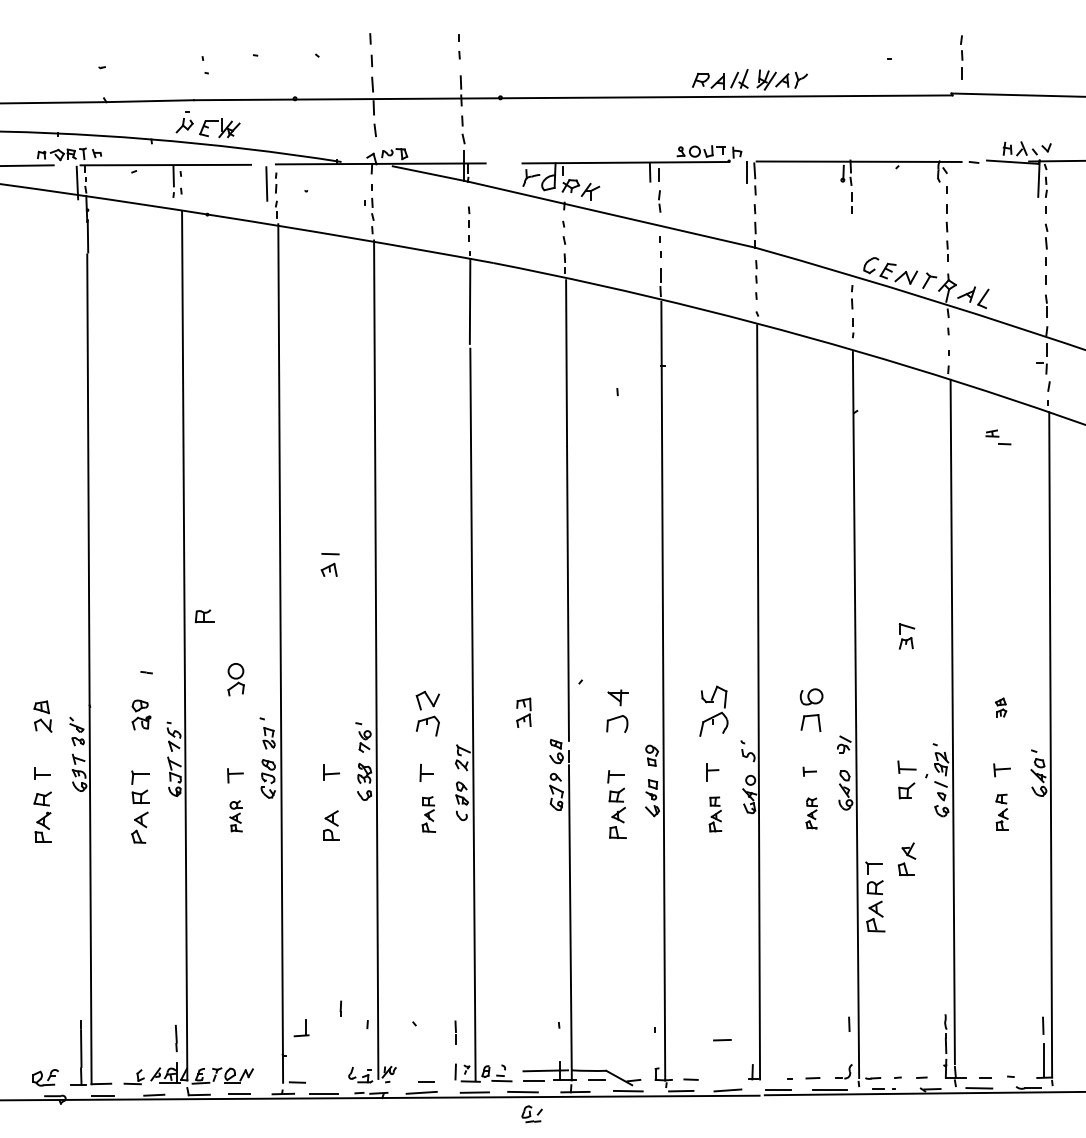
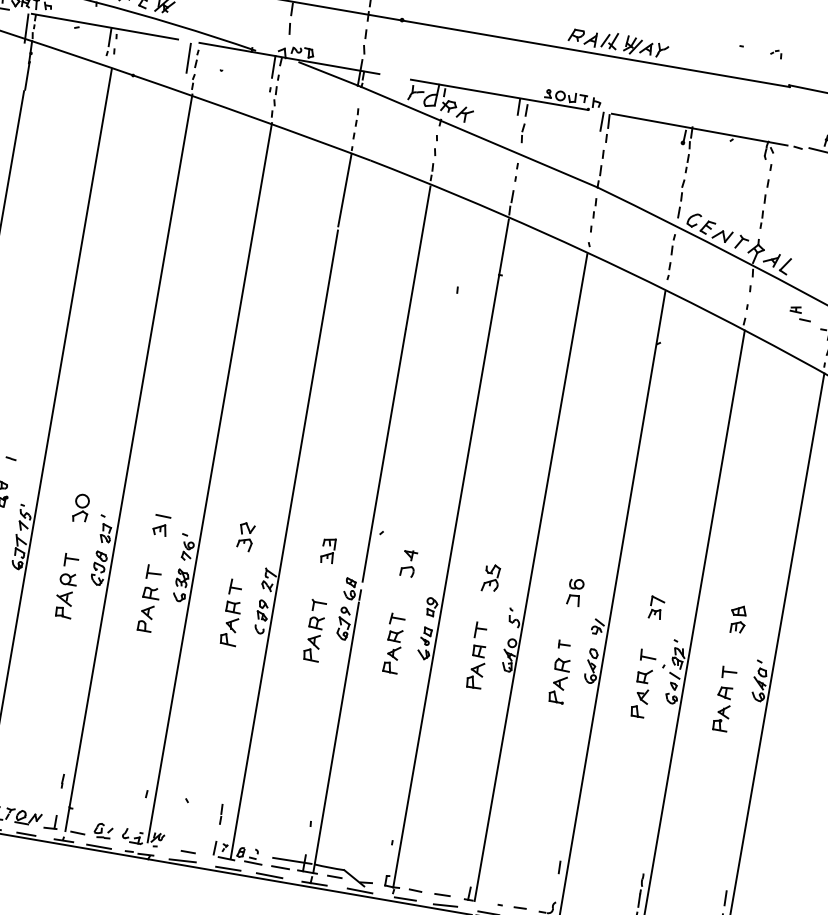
part: (961, 57) -> (680, 198), moved
part: (930, 60) -> (776, 53), added
line: (364, 176) -> (273, 66), added
part: (998, 437) -> (800, 313), moved
part: (329, 564) -> (160, 525), moved
part: (204, 616) -> (151, 593), moved
part: (906, 636) -> (656, 608), moved
part: (235, 679) -> (80, 508), moved
part: (1000, 707) -> (737, 618), size x1.67
part: (811, 709) -> (575, 591), size x0.71
part: (617, 710) -> (408, 563), size x0.71
part: (713, 710) -> (491, 577), size x0.62
part: (427, 713) -> (245, 536), size x0.71
part: (1001, 811) -> (722, 708), size x1.43
part: (811, 813) -> (559, 680), size x1.67
part: (428, 814) -> (231, 623), size x1.43
part: (715, 814) -> (476, 667), size x1.43
part: (235, 816) -> (65, 595), size x1.67
part: (906, 858) -> (639, 702), moved
part: (875, 896) -> (315, 630), moved
part: (340, 1008) -> (62, 780), moved
part: (301, 1028) -> (51, 822), moved
line: (722, 1040) -> (442, 895), moved
part: (531, 1114) -> (102, 831), moved

